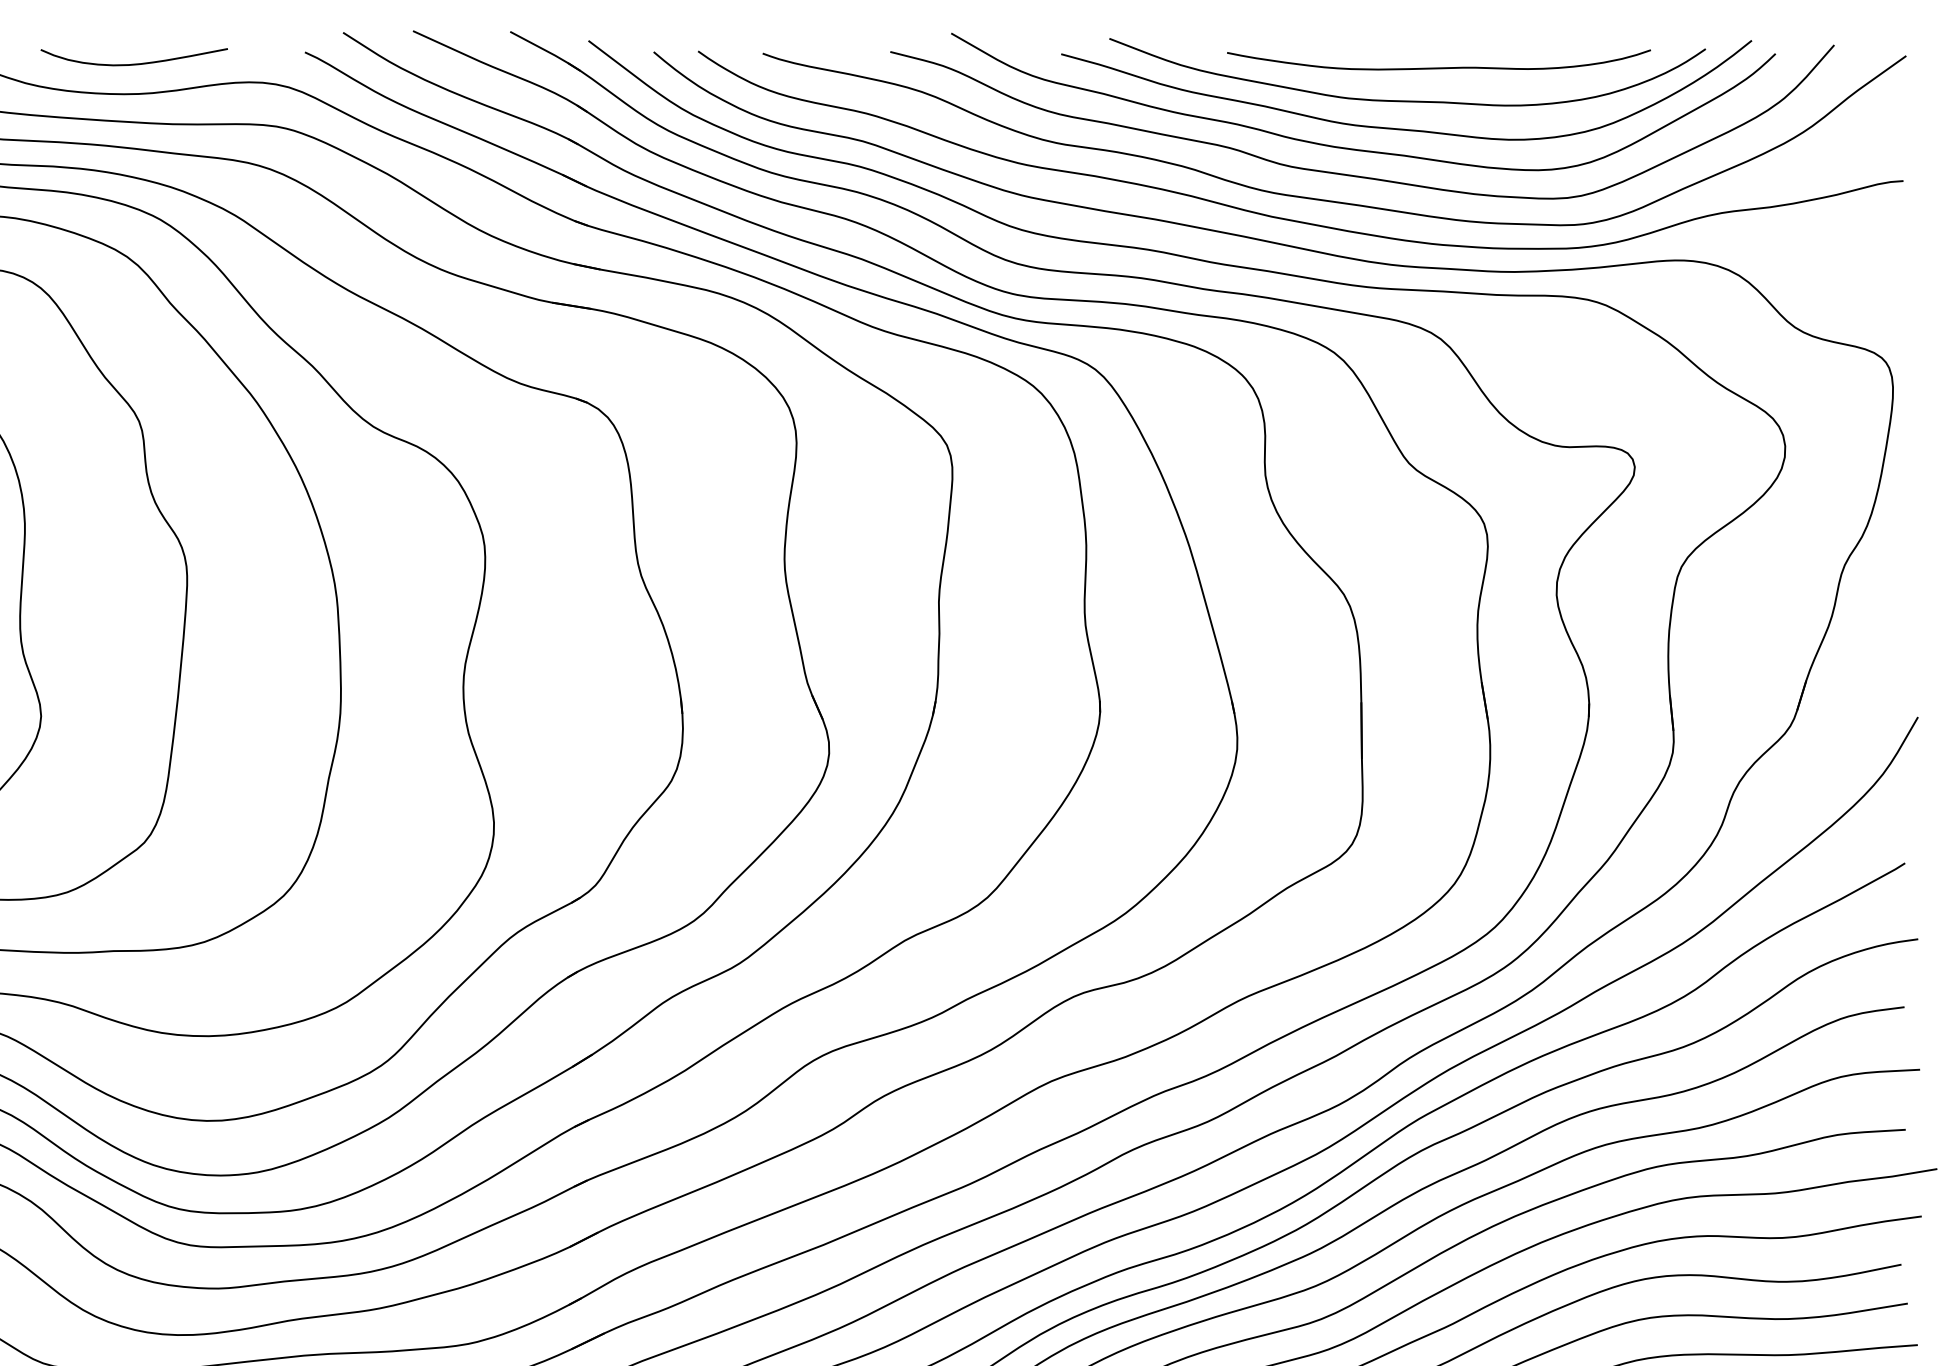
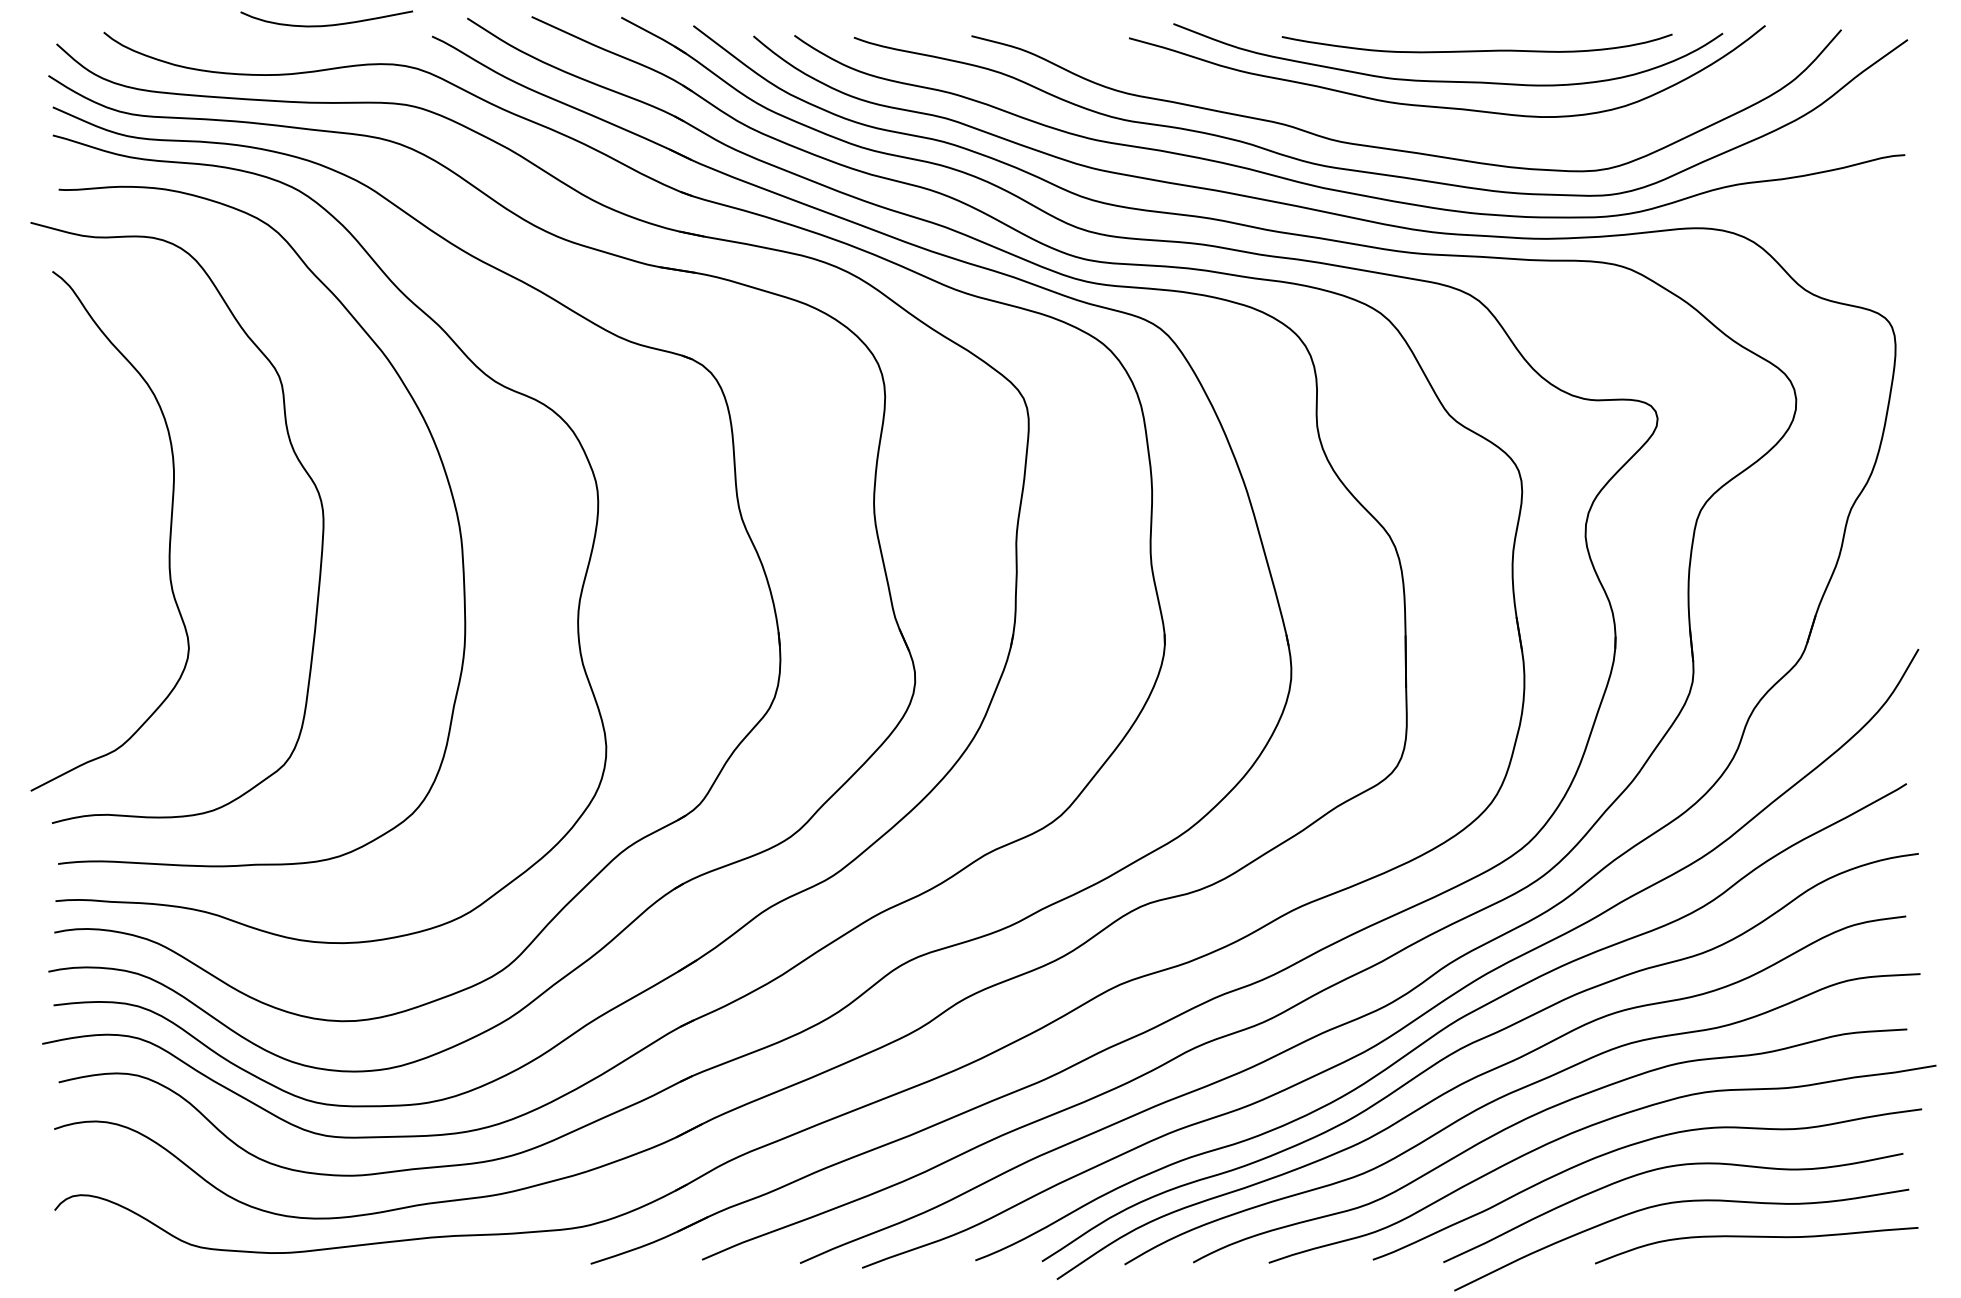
curve: (133, 63) -> (326, 24), moved
curve: (1359, 148) -> (1403, 125), removed

